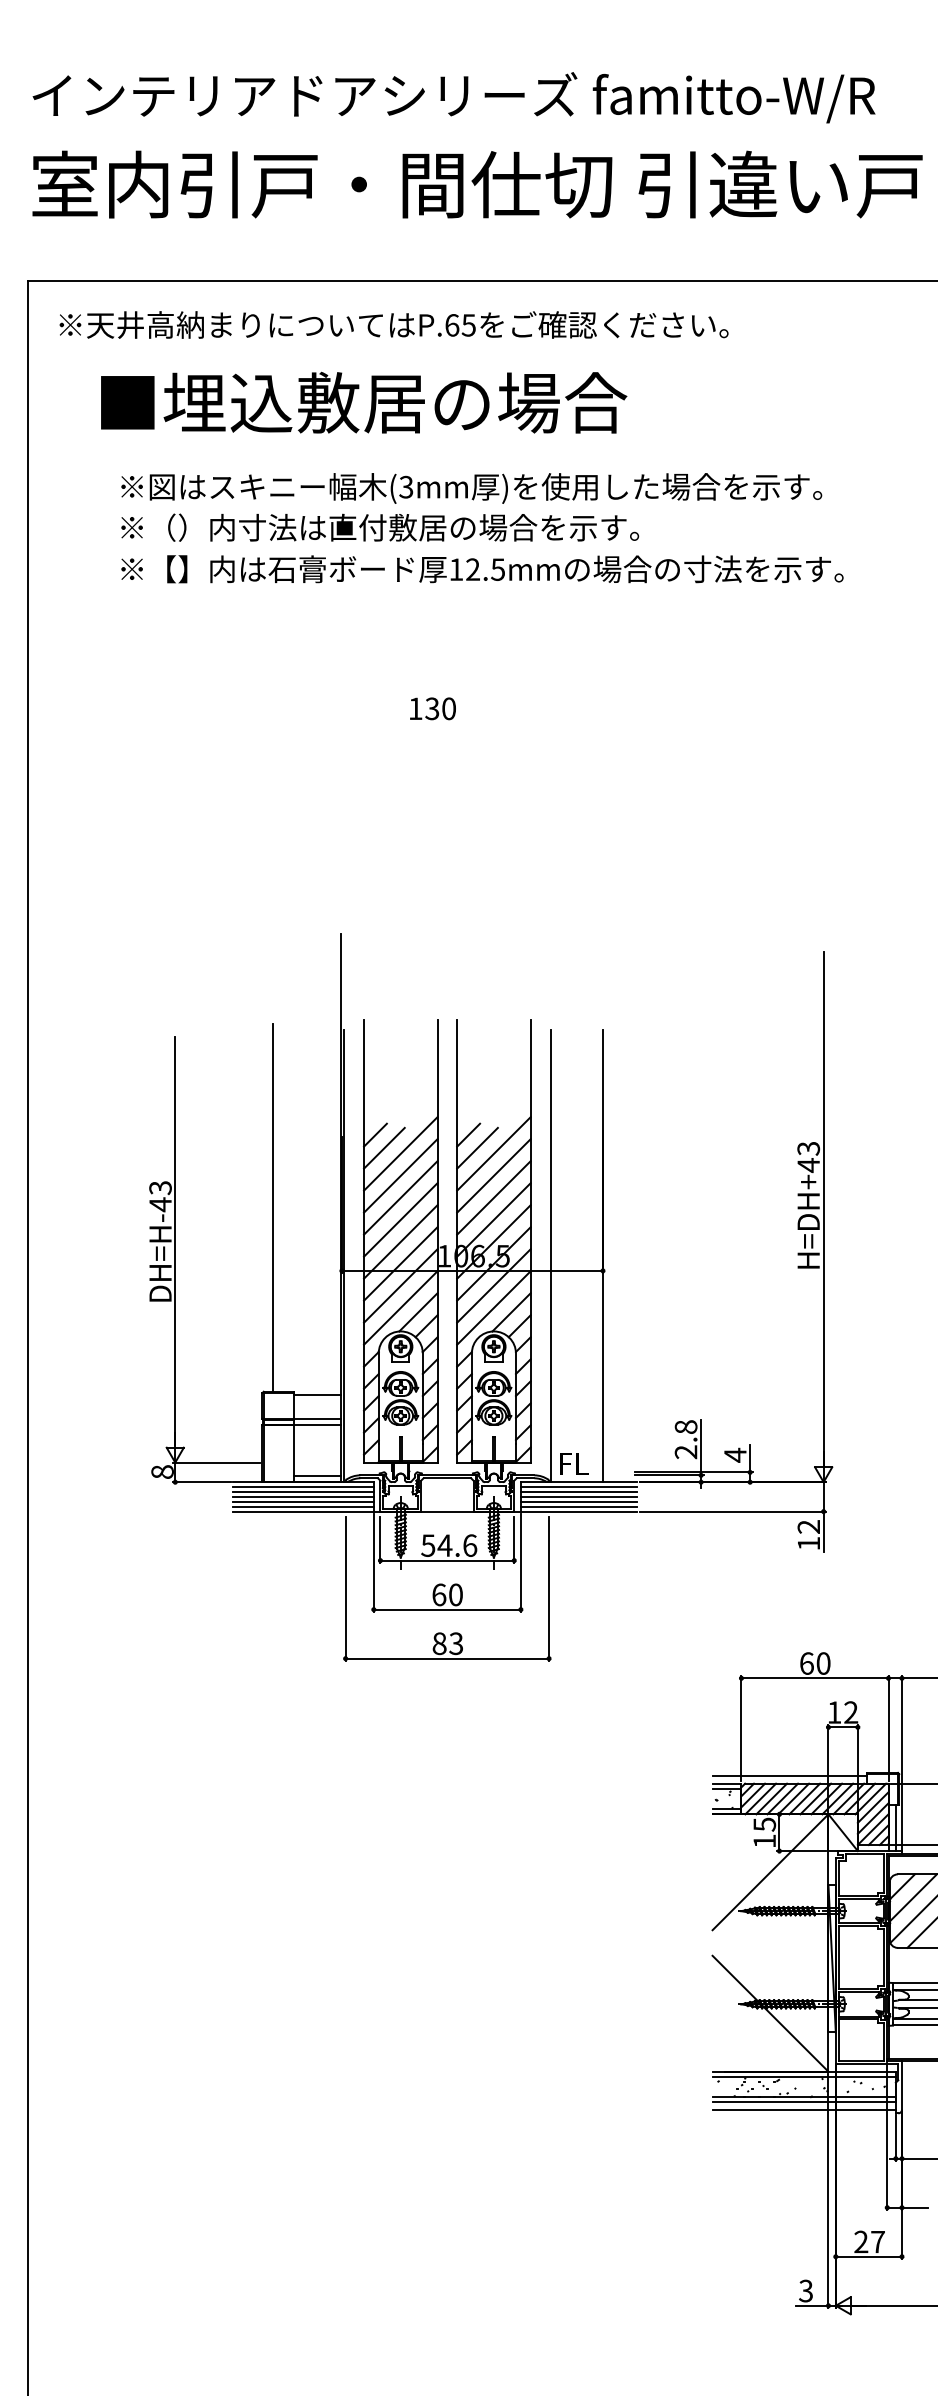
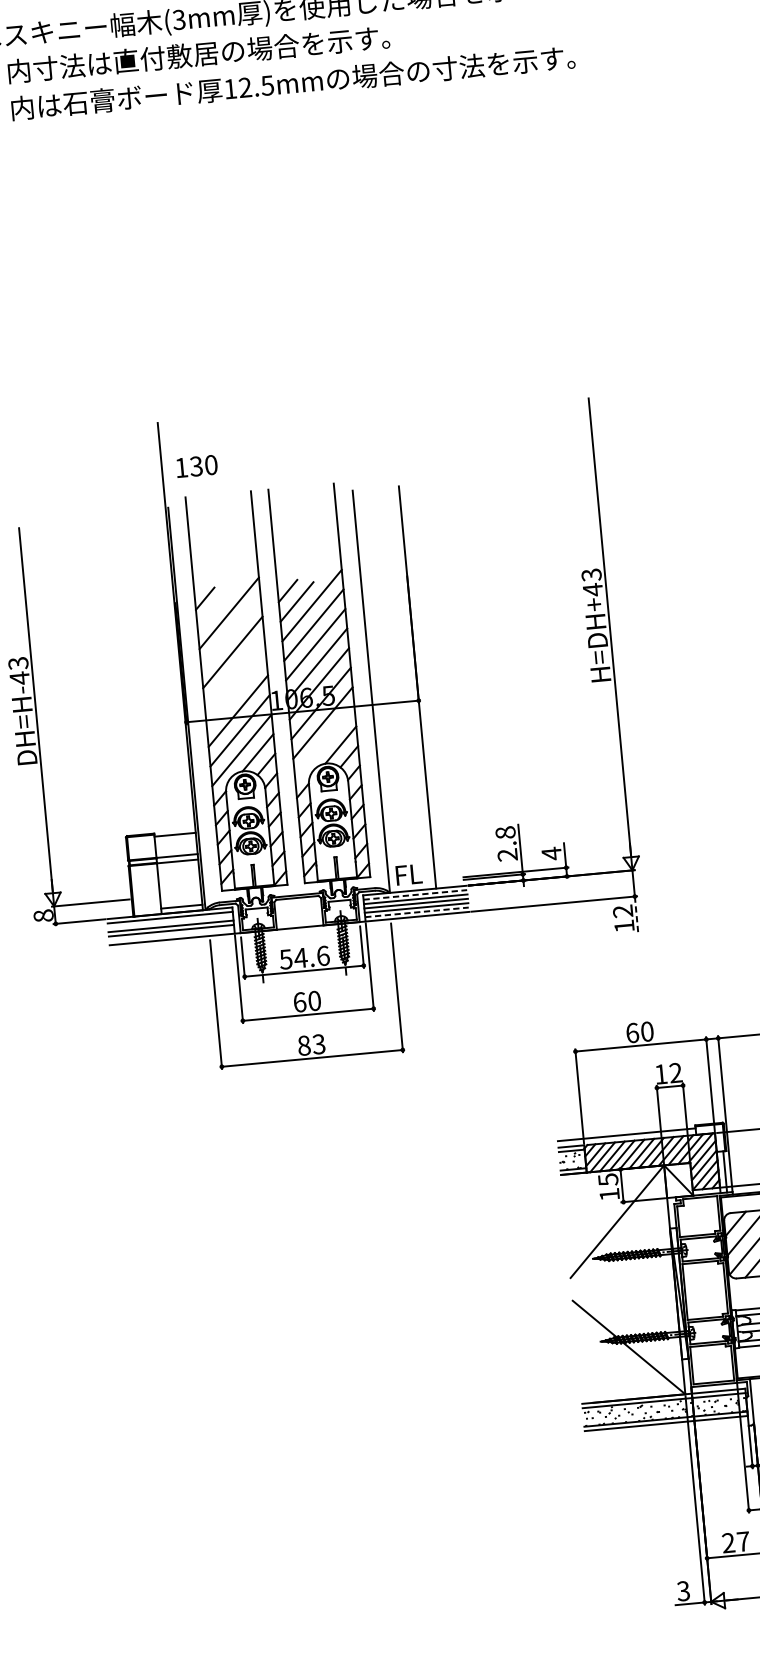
text: (432, 708) -> (196, 466), moved
line: (384, 1147) -> (214, 608), removed
line: (400, 1175) -> (230, 632), removed
line: (273, 1207) -> (120, 671), removed
line: (400, 1219) -> (234, 671), removed
line: (400, 1241) -> (236, 691), removed
line: (493, 1307) -> (324, 742), removed
line: (579, 1487) -> (415, 895), solid -> dashed
line: (303, 1492) -> (170, 922), removed
line: (303, 1506) -> (171, 934), removed
line: (579, 1506) -> (417, 912), solid -> dashed
line: (823, 1532) -> (636, 915), solid -> dashed
line: (803, 2109) -> (666, 1429), removed

